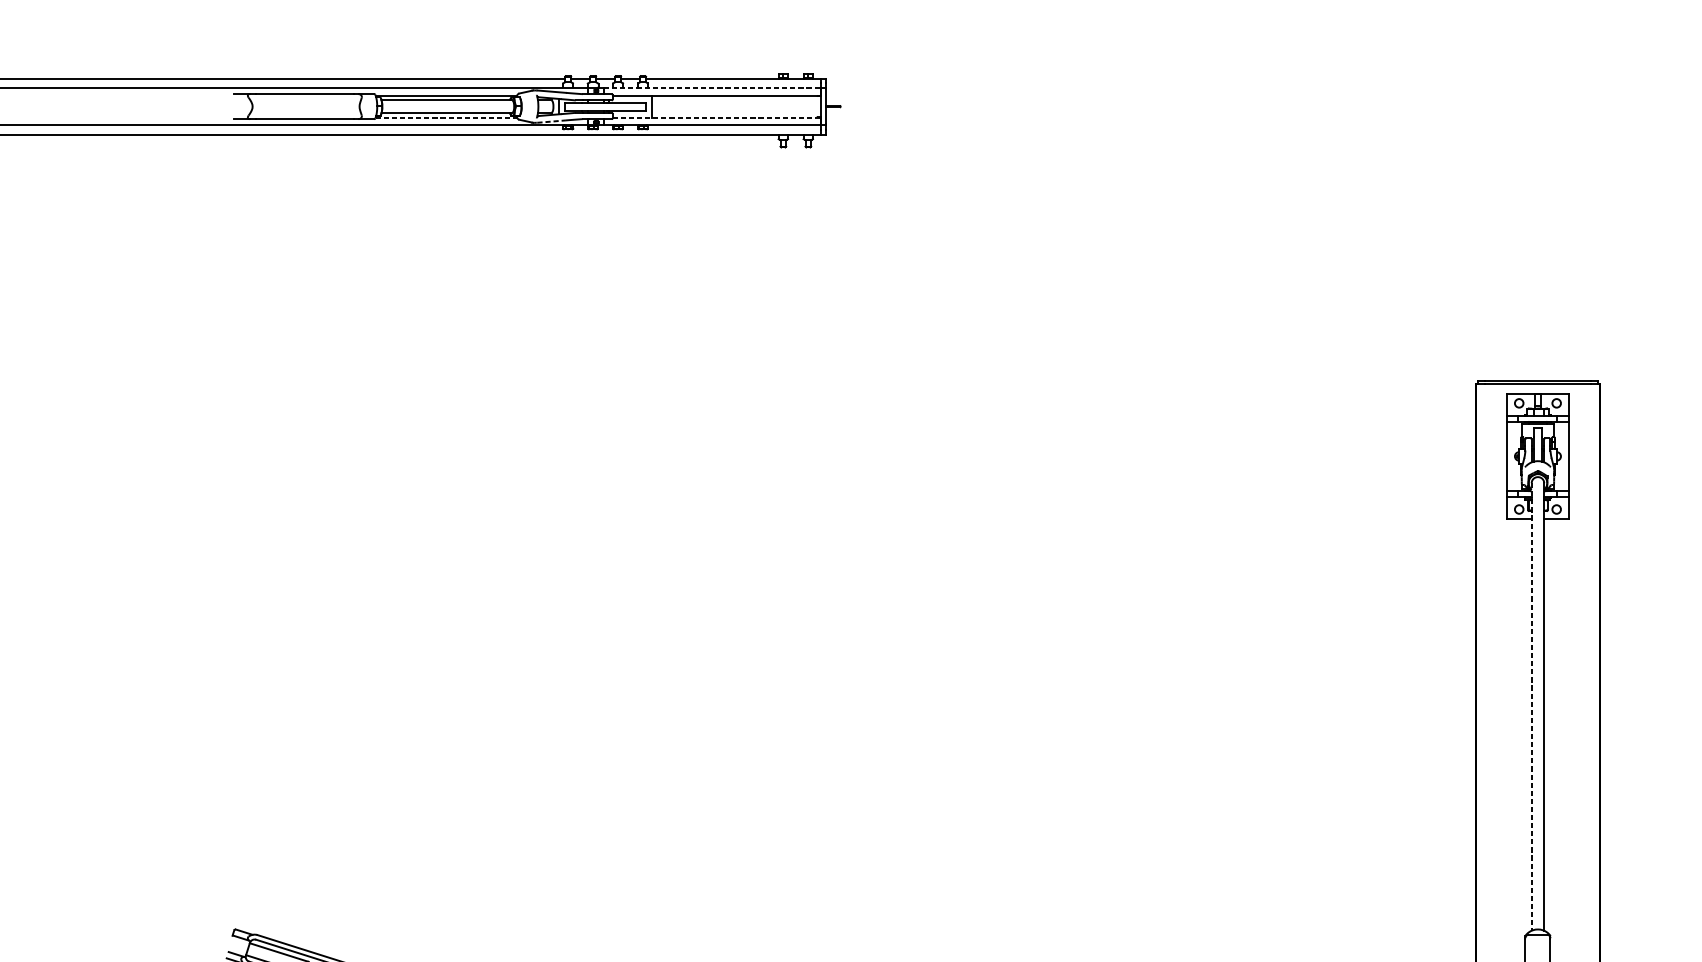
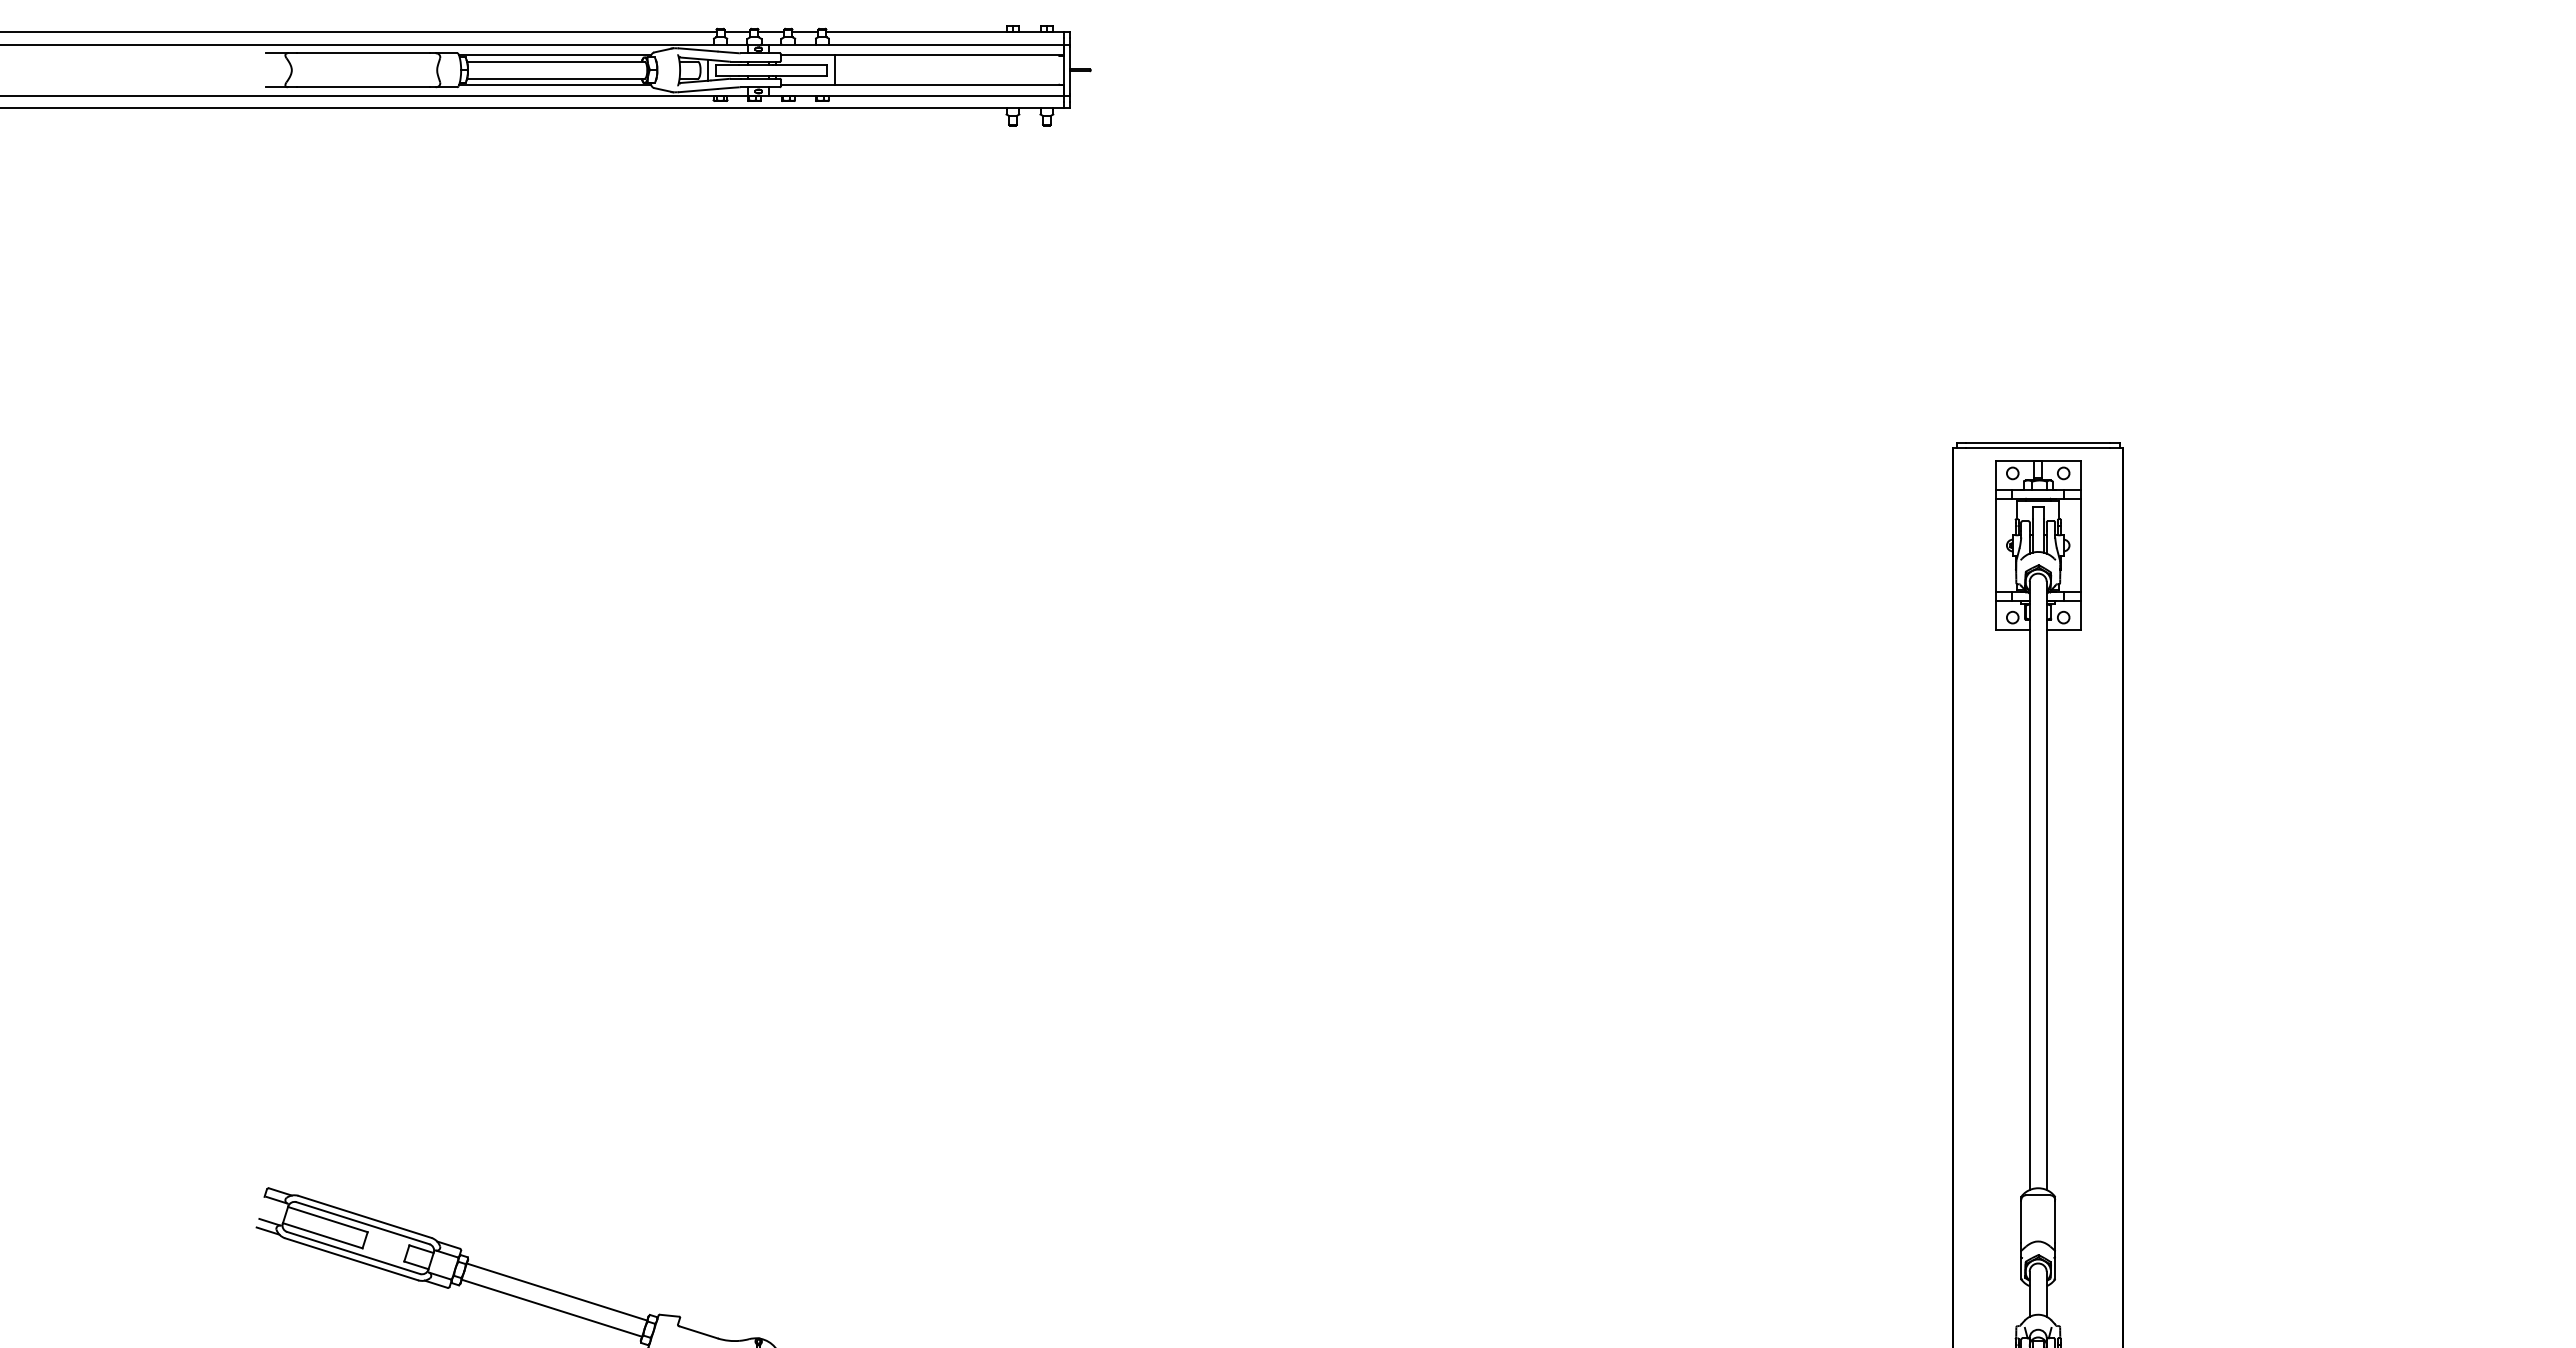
line: (713, 87) -> (917, 44), dashed -> solid
line: (446, 117) -> (555, 85), dashed -> solid
line: (717, 117) -> (923, 85), dashed -> solid
line: (551, 121) -> (698, 90), dashed -> solid
line: (1531, 707) -> (2029, 886), dashed -> solid

